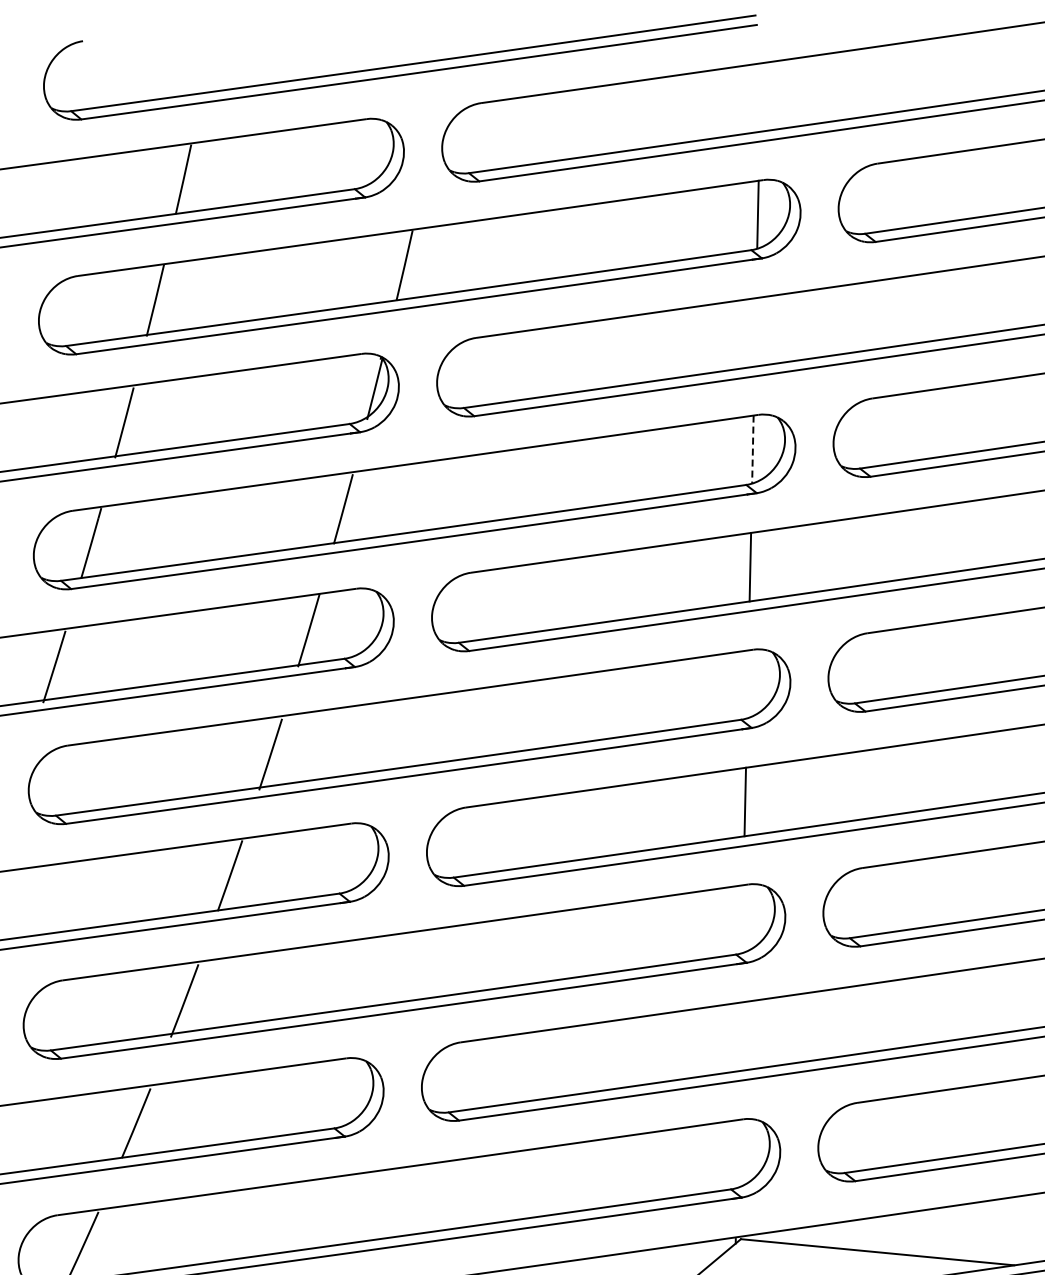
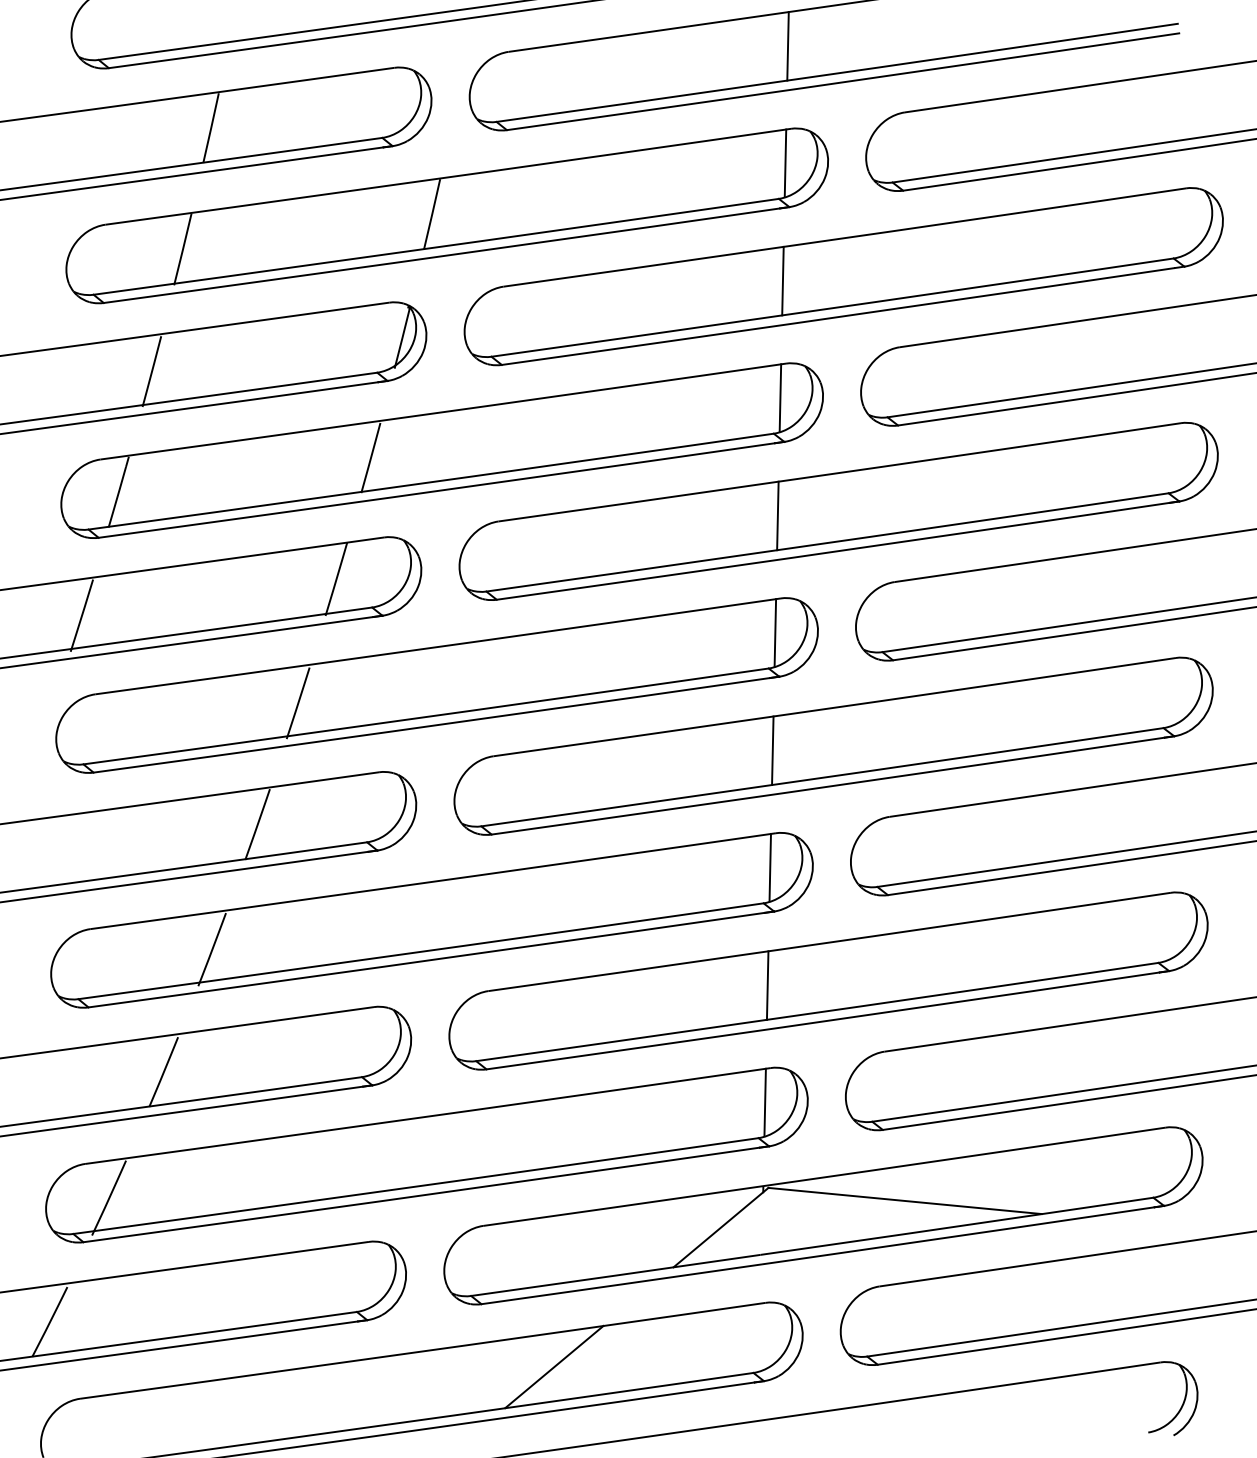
line: (759, 97) -> (787, 46), added
line: (754, 331) -> (782, 280), added
line: (752, 449) -> (780, 398), dashed -> solid
line: (747, 683) -> (775, 632), added
line: (741, 918) -> (769, 867), added
line: (739, 1036) -> (767, 985), added
line: (736, 1153) -> (764, 1102), added

